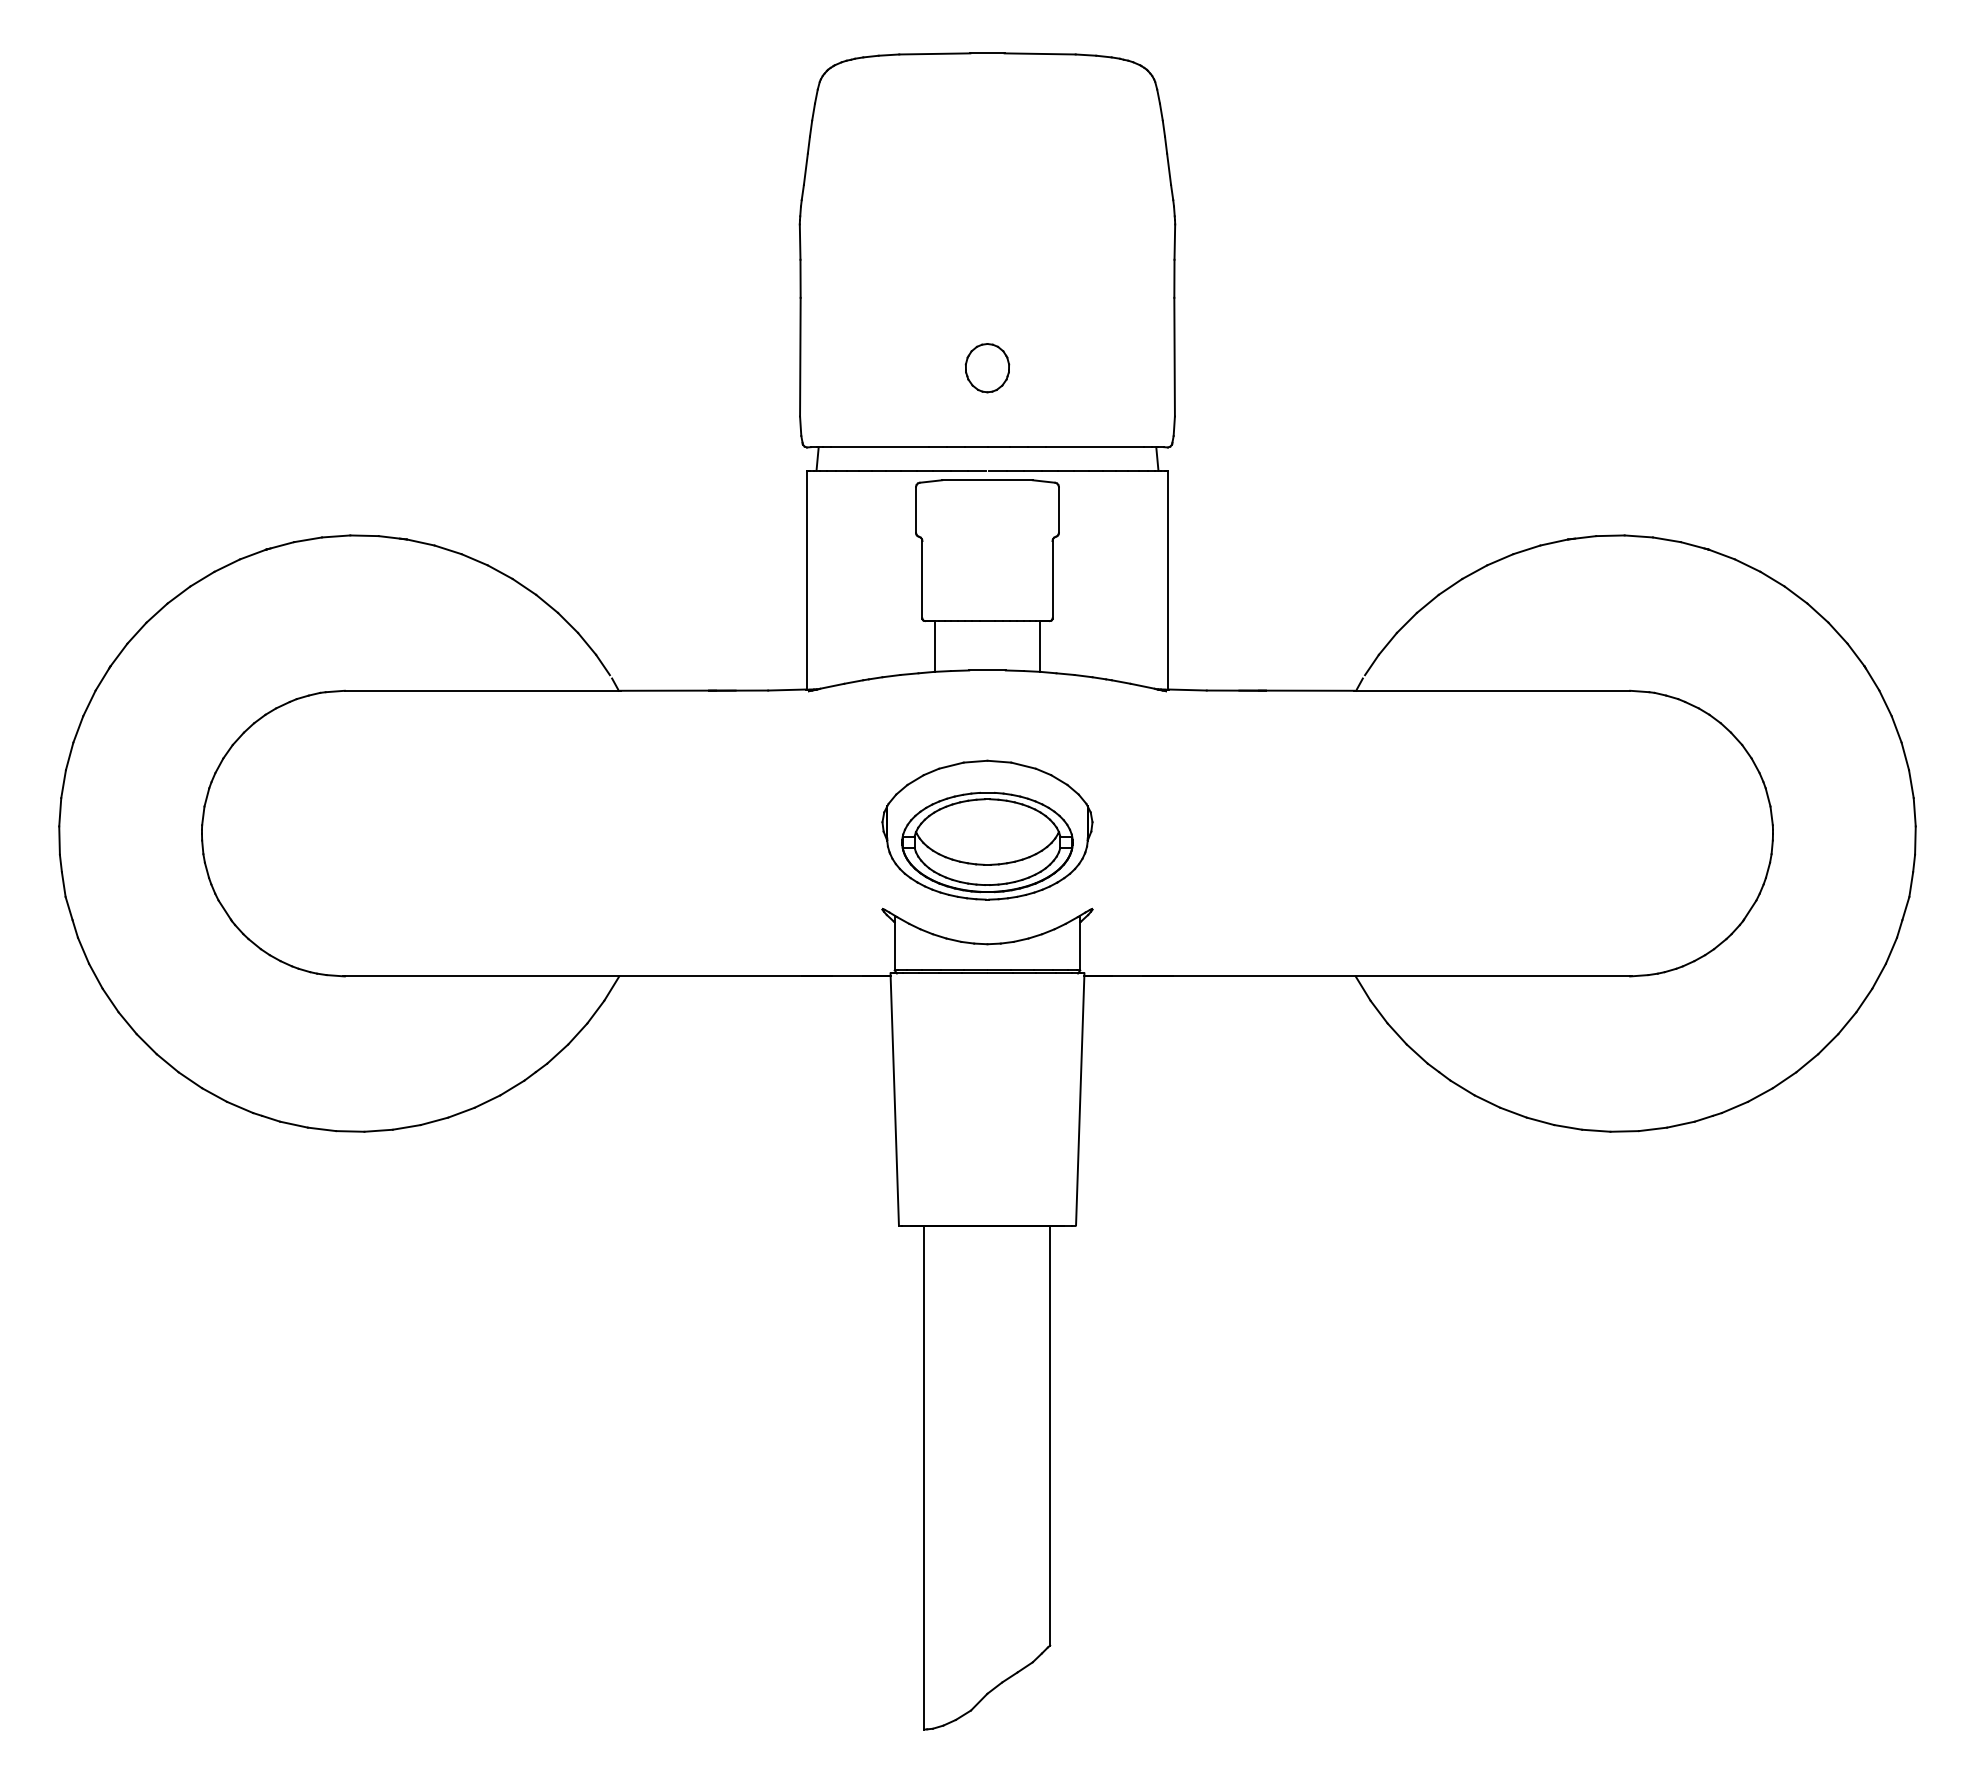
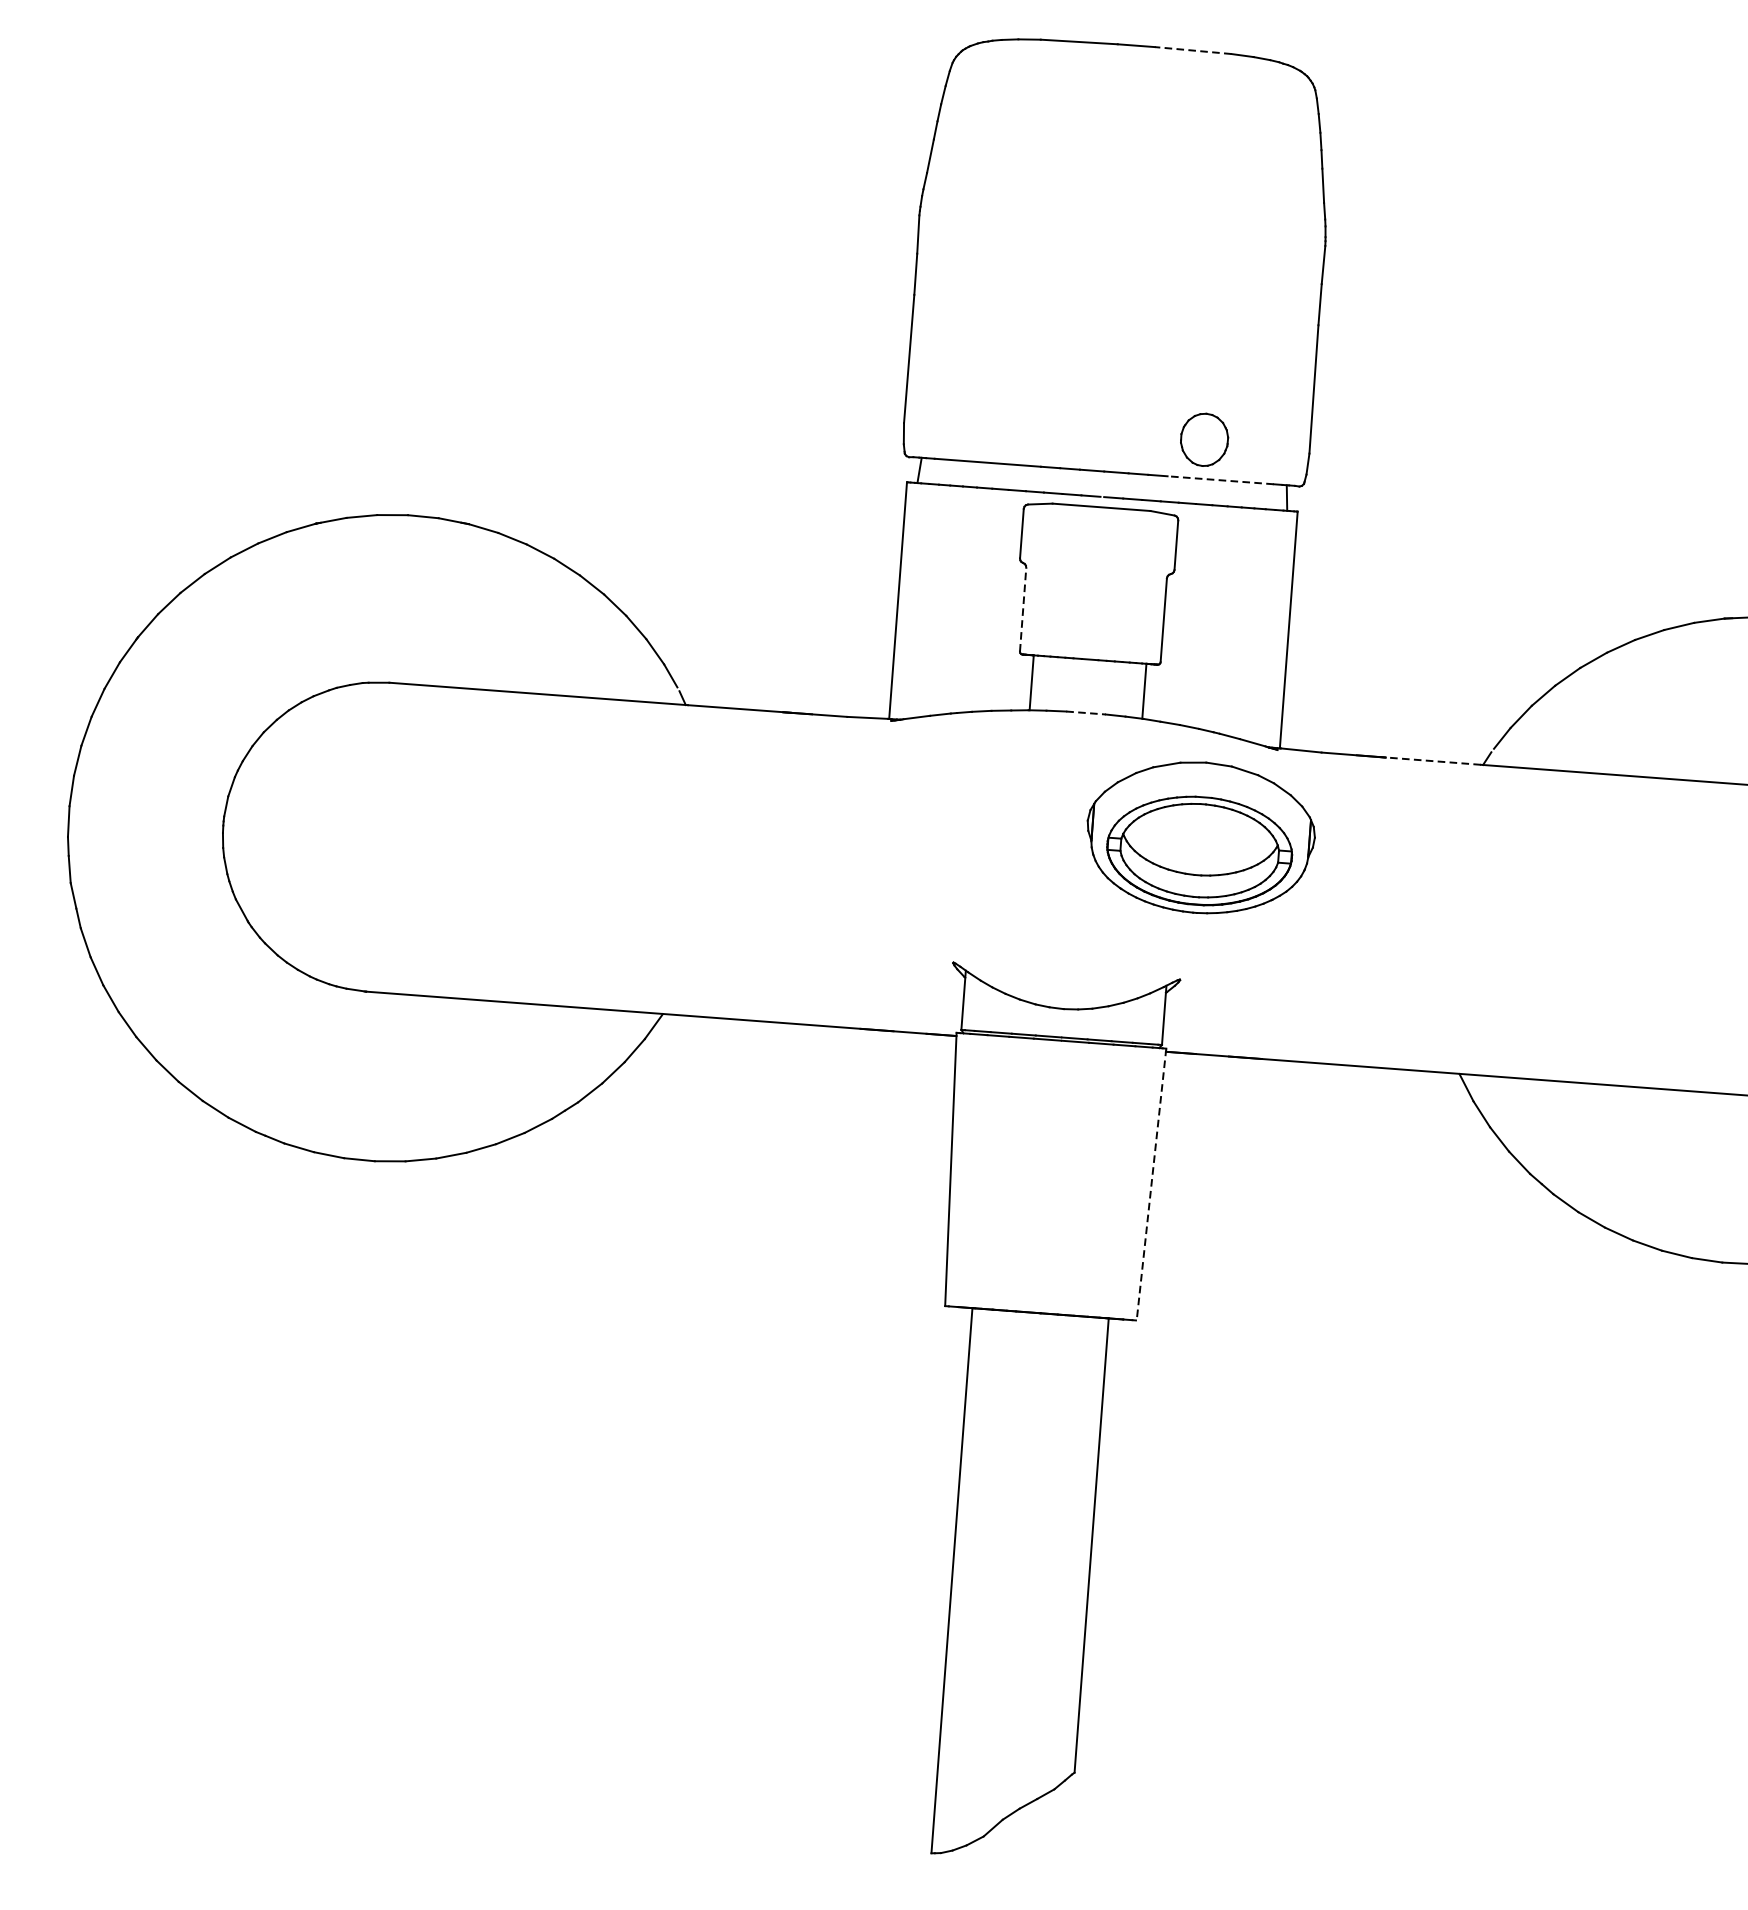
line: (1040, 53) -> (1193, 50), solid -> dashed
part: (987, 368) -> (1204, 440), moved
line: (1094, 447) -> (1219, 480), solid -> dashed
line: (922, 579) -> (1023, 609), solid -> dashed
line: (987, 670) -> (1086, 713), solid -> dashed
line: (1306, 690) -> (1429, 760), solid -> dashed
part: (987, 829) -> (1200, 836), moved
line: (1080, 1100) -> (1151, 1185), solid -> dashed

